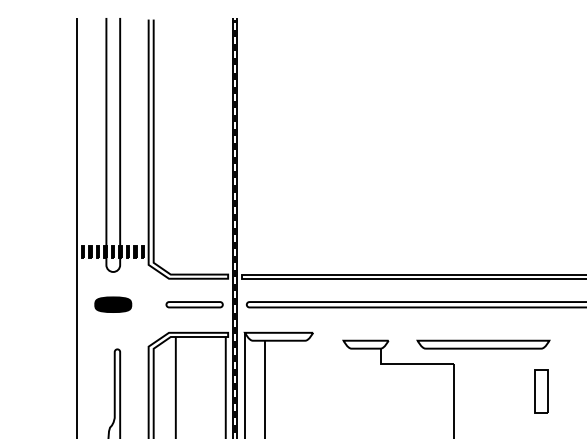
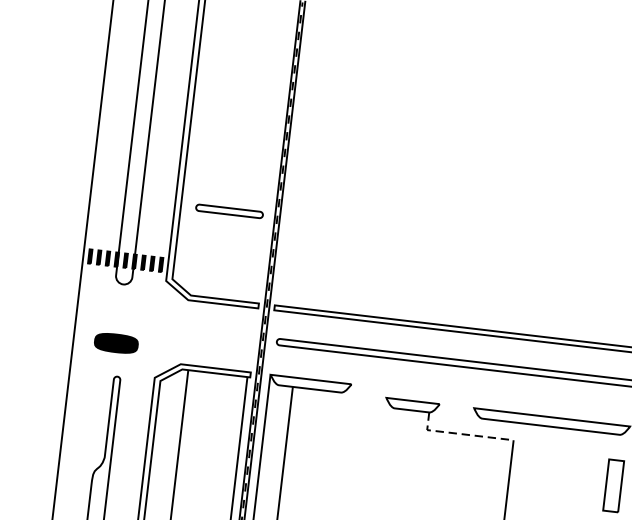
part: (113, 304) -> (116, 343), moved
part: (194, 304) -> (229, 211), moved
line: (409, 363) -> (461, 434), solid -> dashed

